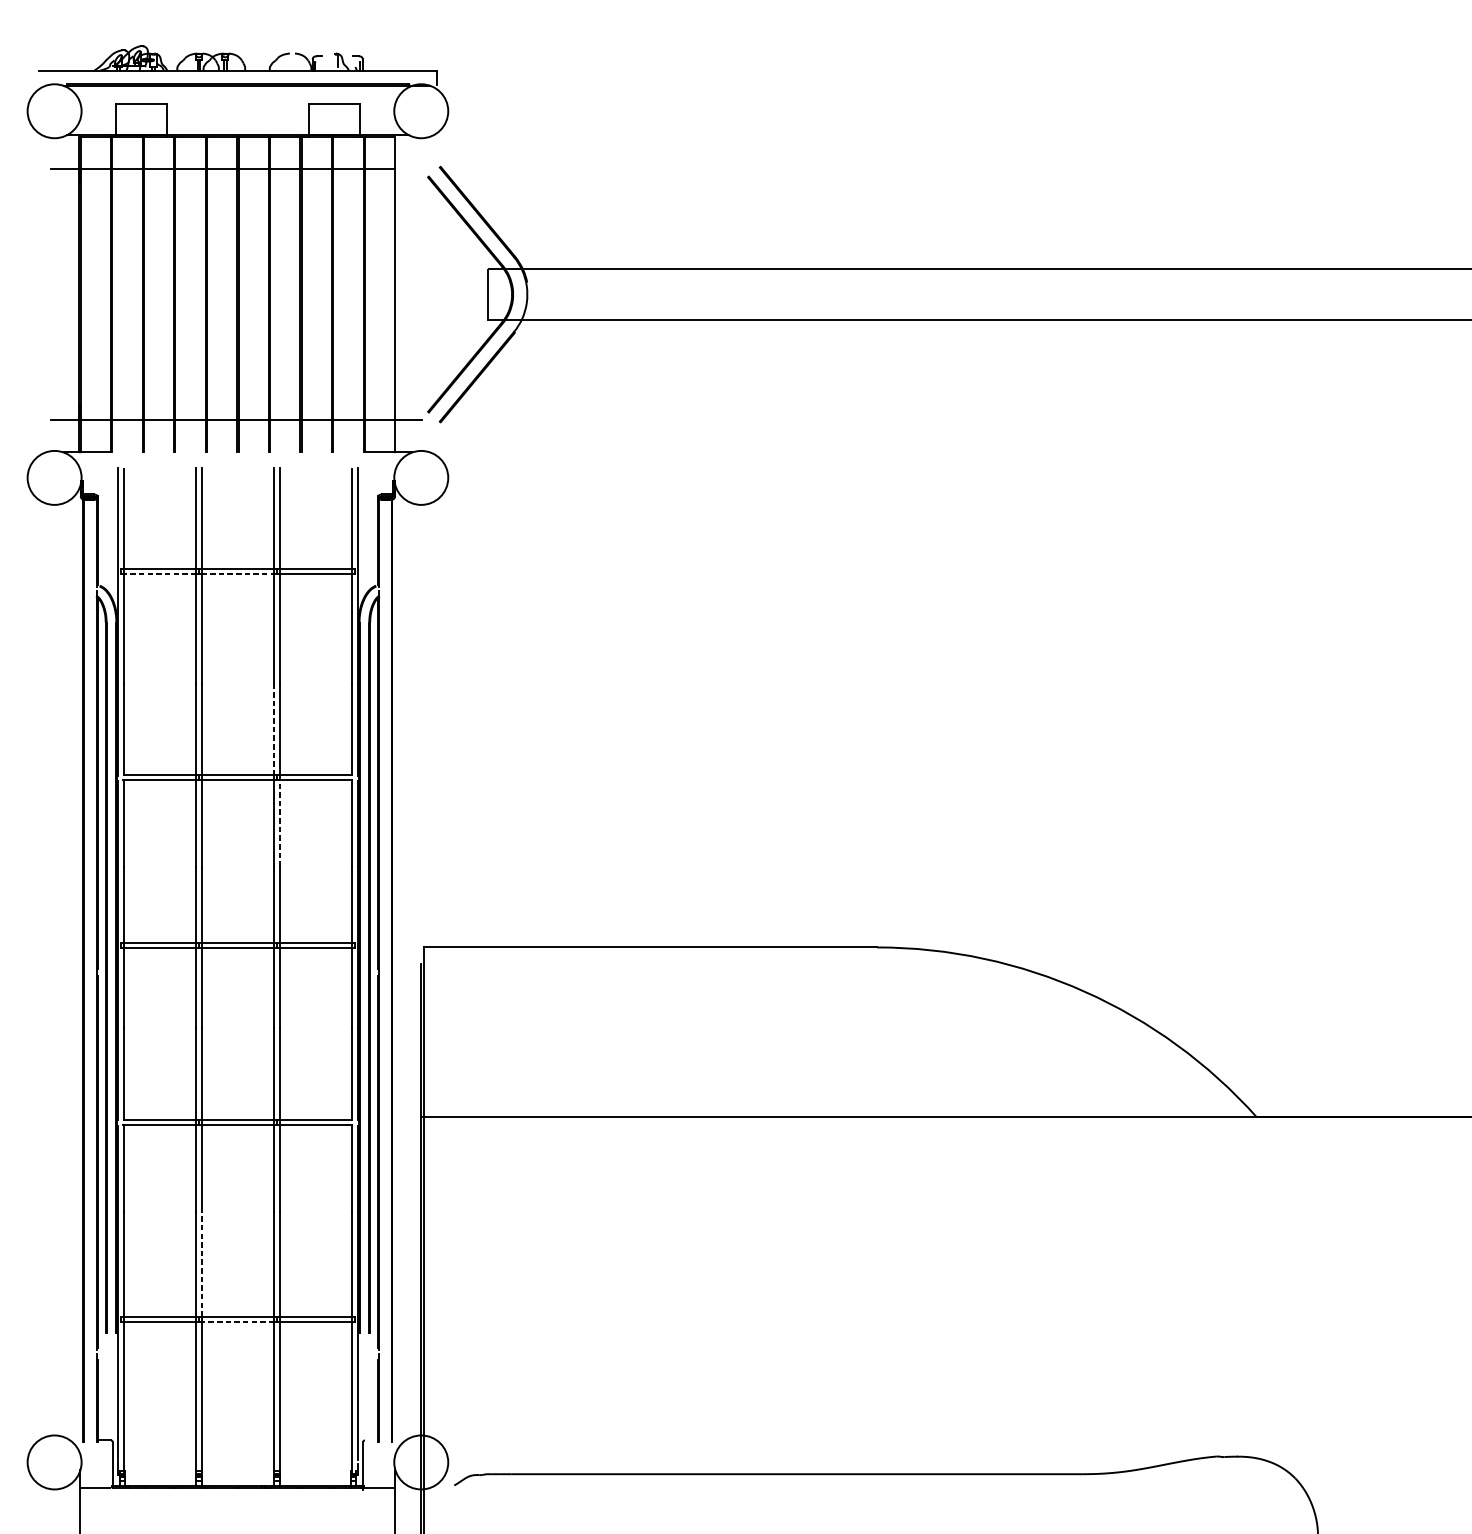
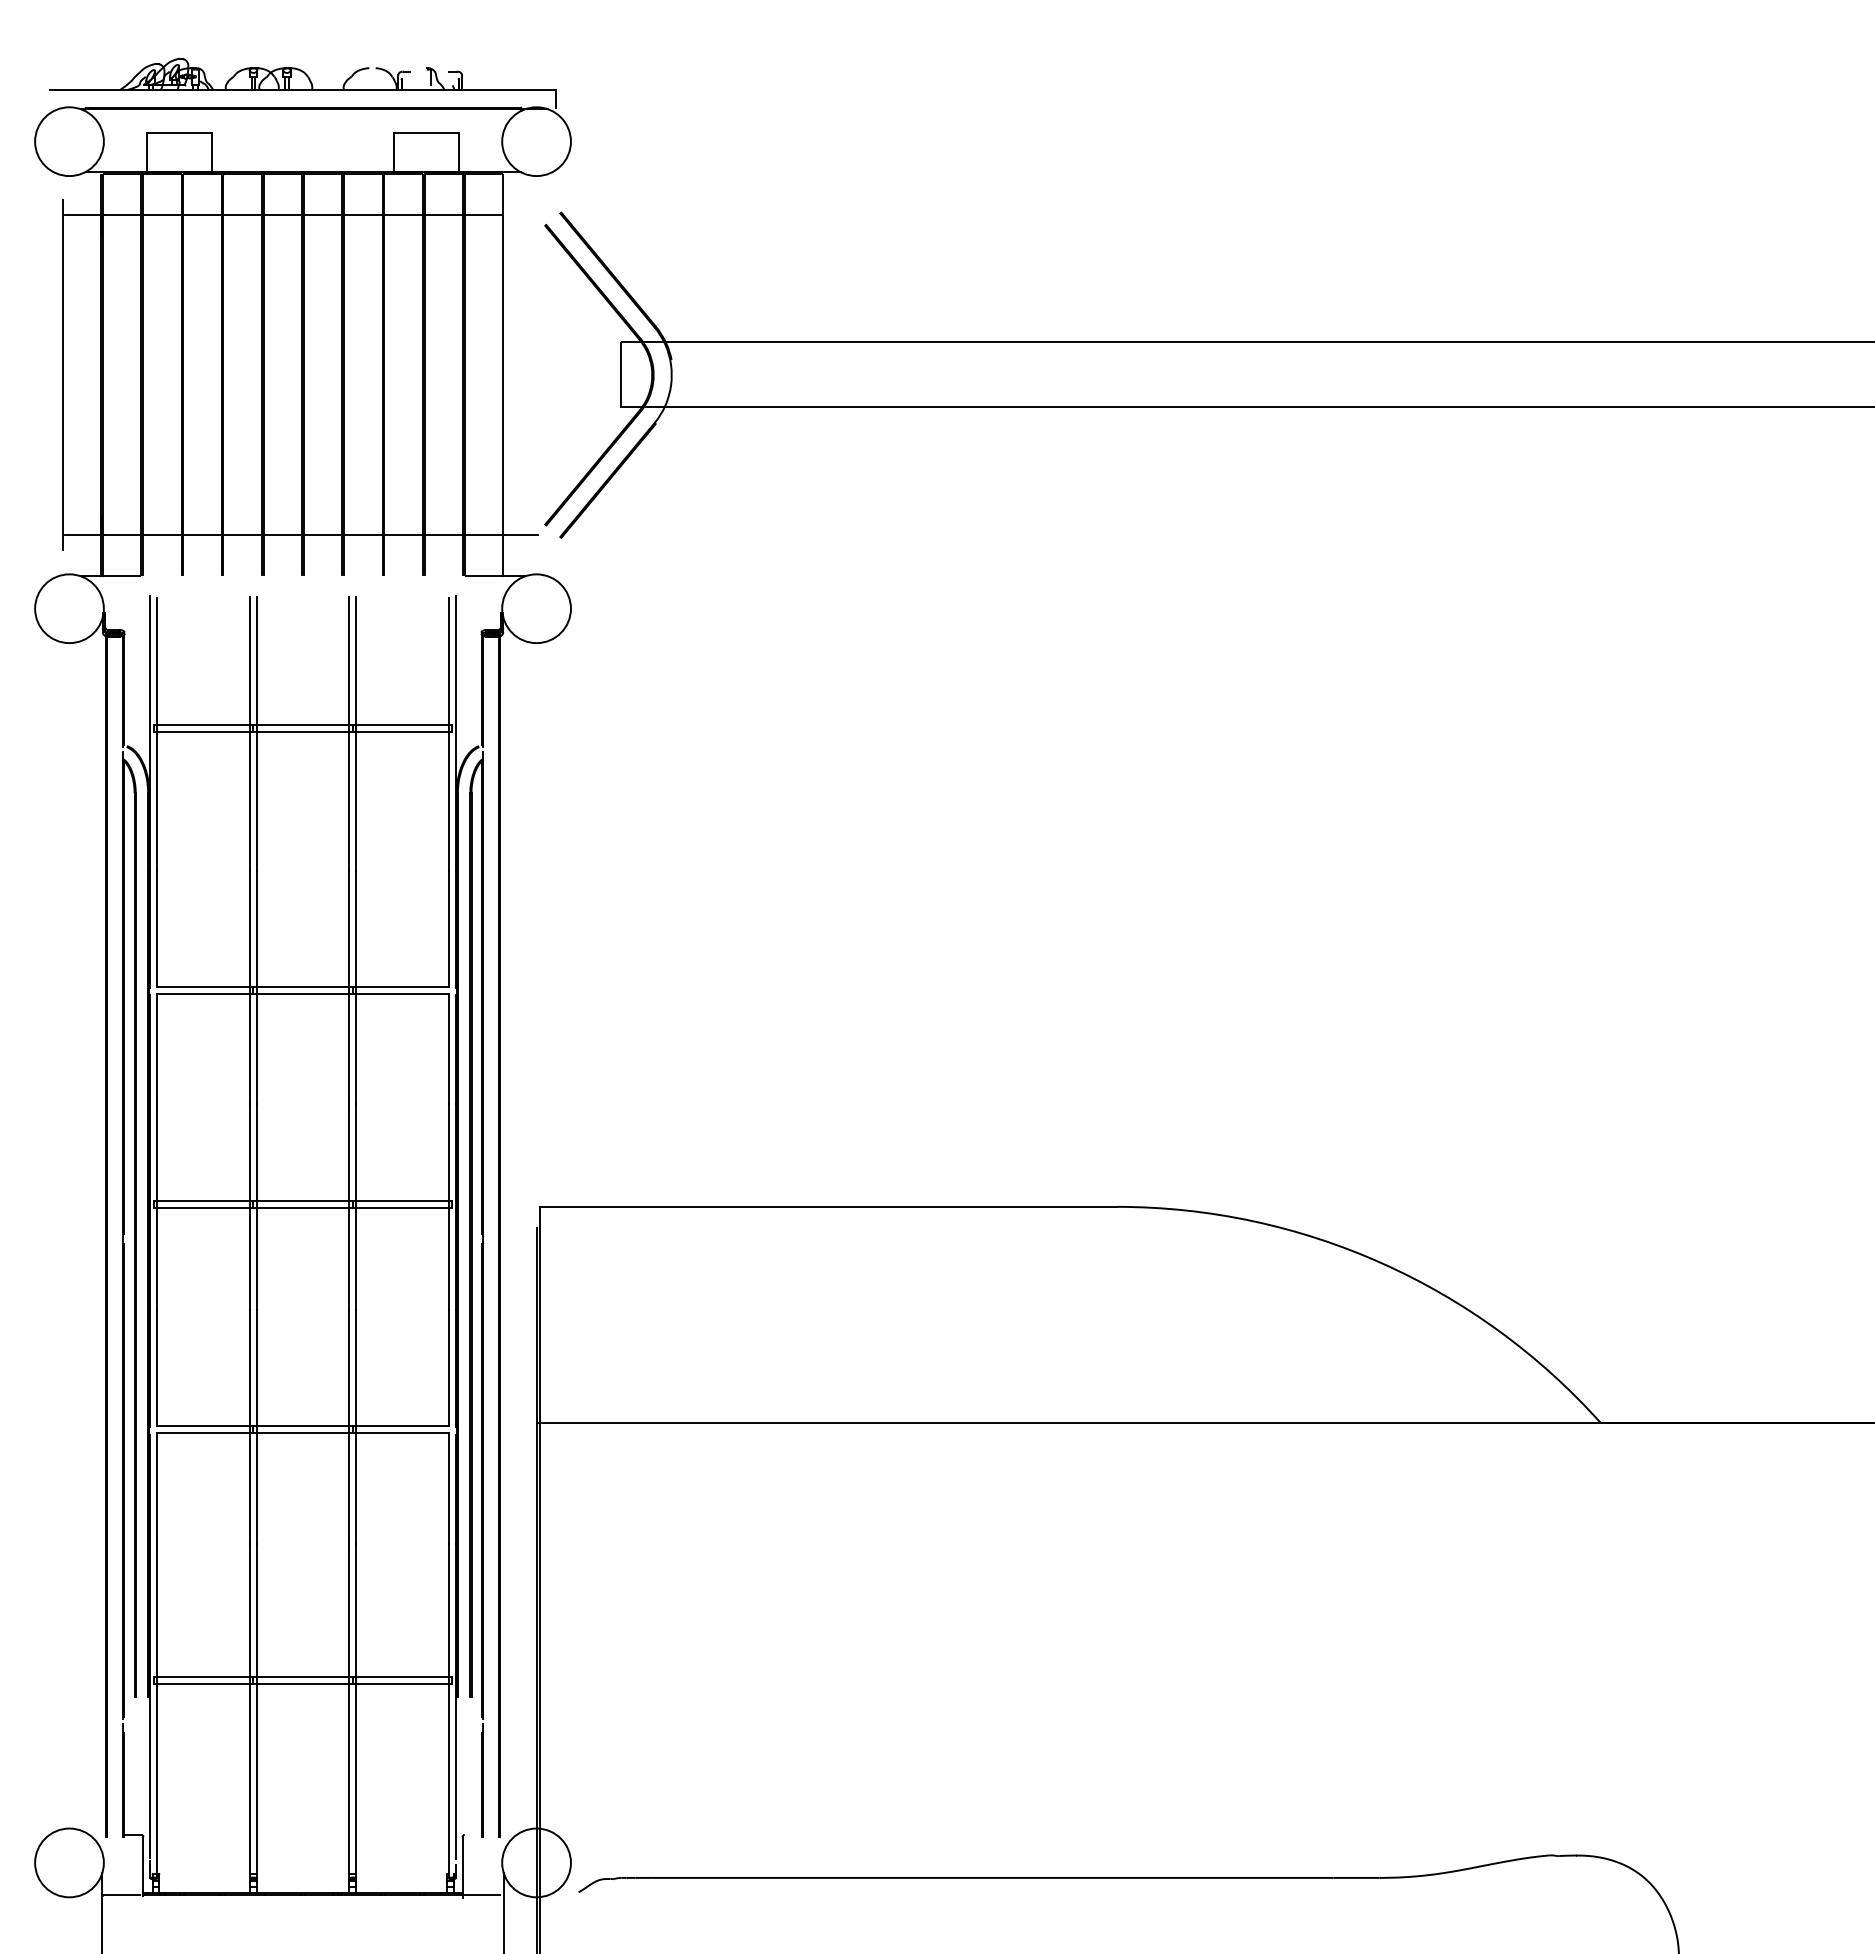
line: (49, 294) -> (62, 375), added
line: (159, 574) -> (203, 731), dashed -> solid
line: (238, 574) -> (303, 731), dashed -> solid
line: (274, 729) -> (349, 929), dashed -> solid
line: (279, 823) -> (356, 1048), dashed -> solid
line: (201, 1264) -> (256, 1610), dashed -> solid
line: (237, 1322) -> (302, 1684), dashed -> solid

